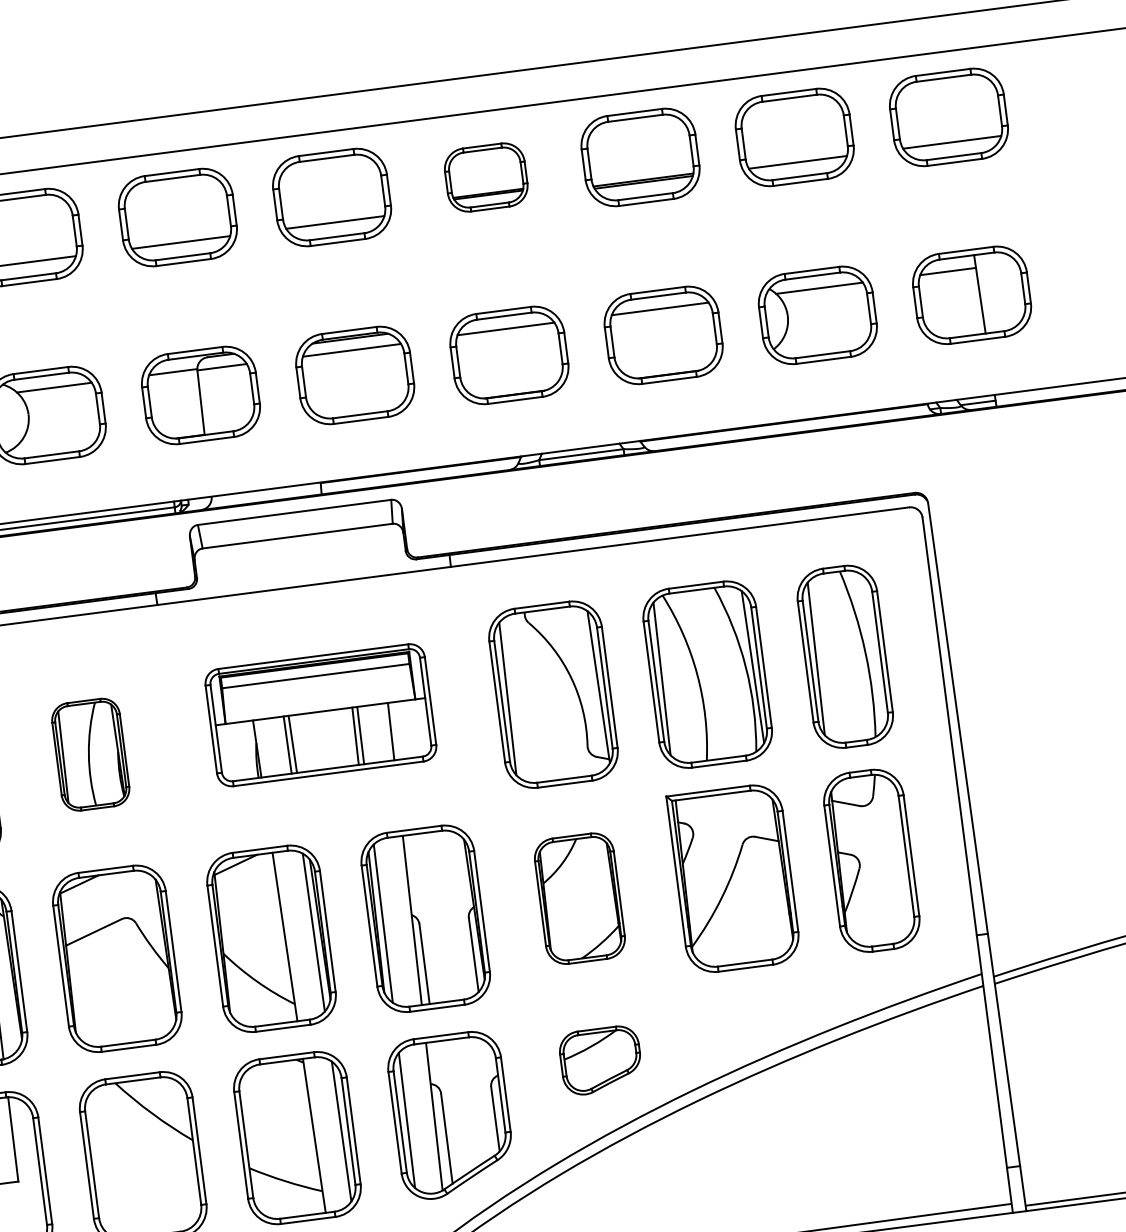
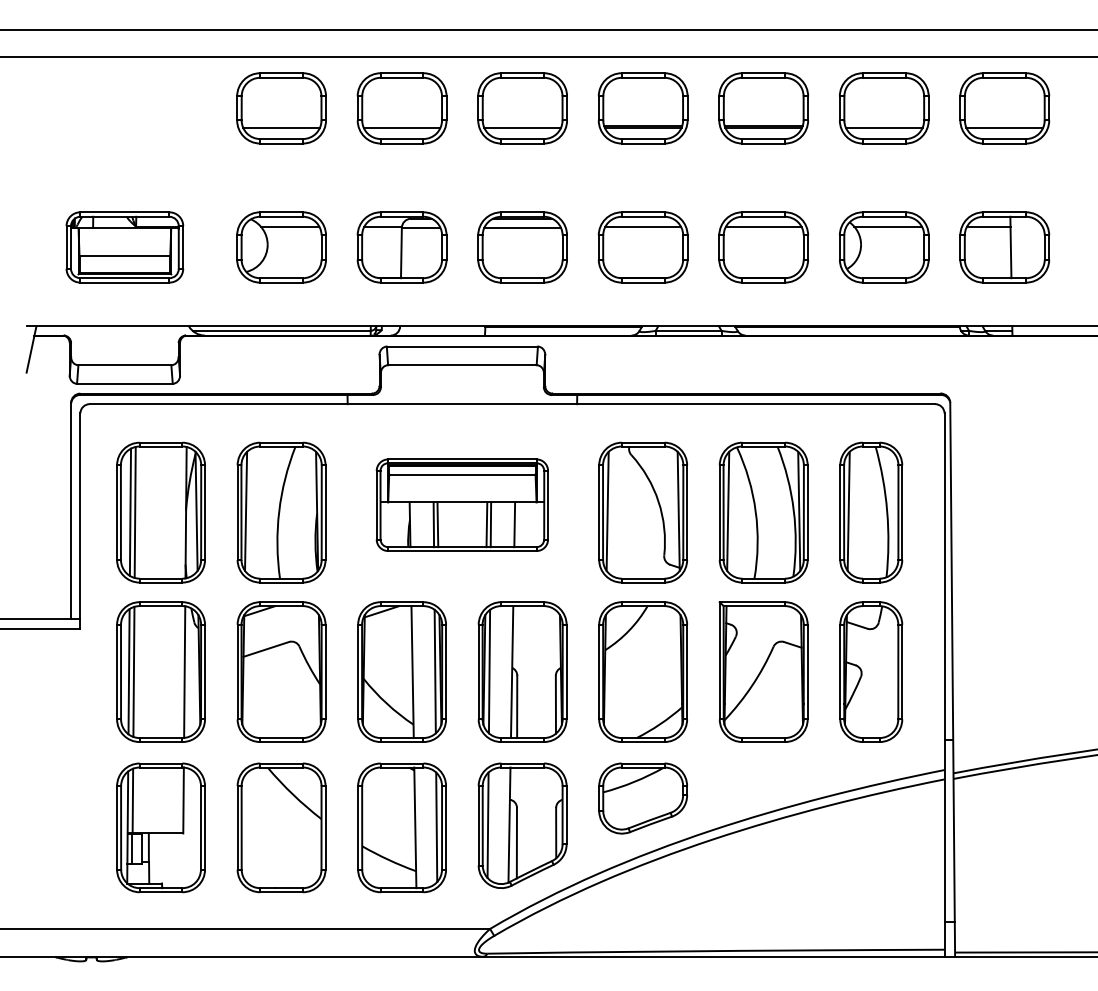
part: (485, 177) -> (642, 108), size x1.43
part: (90, 754) -> (281, 512), size x1.67
part: (579, 898) -> (642, 671), size x1.43
part: (600, 1060) -> (642, 798), size x1.43

